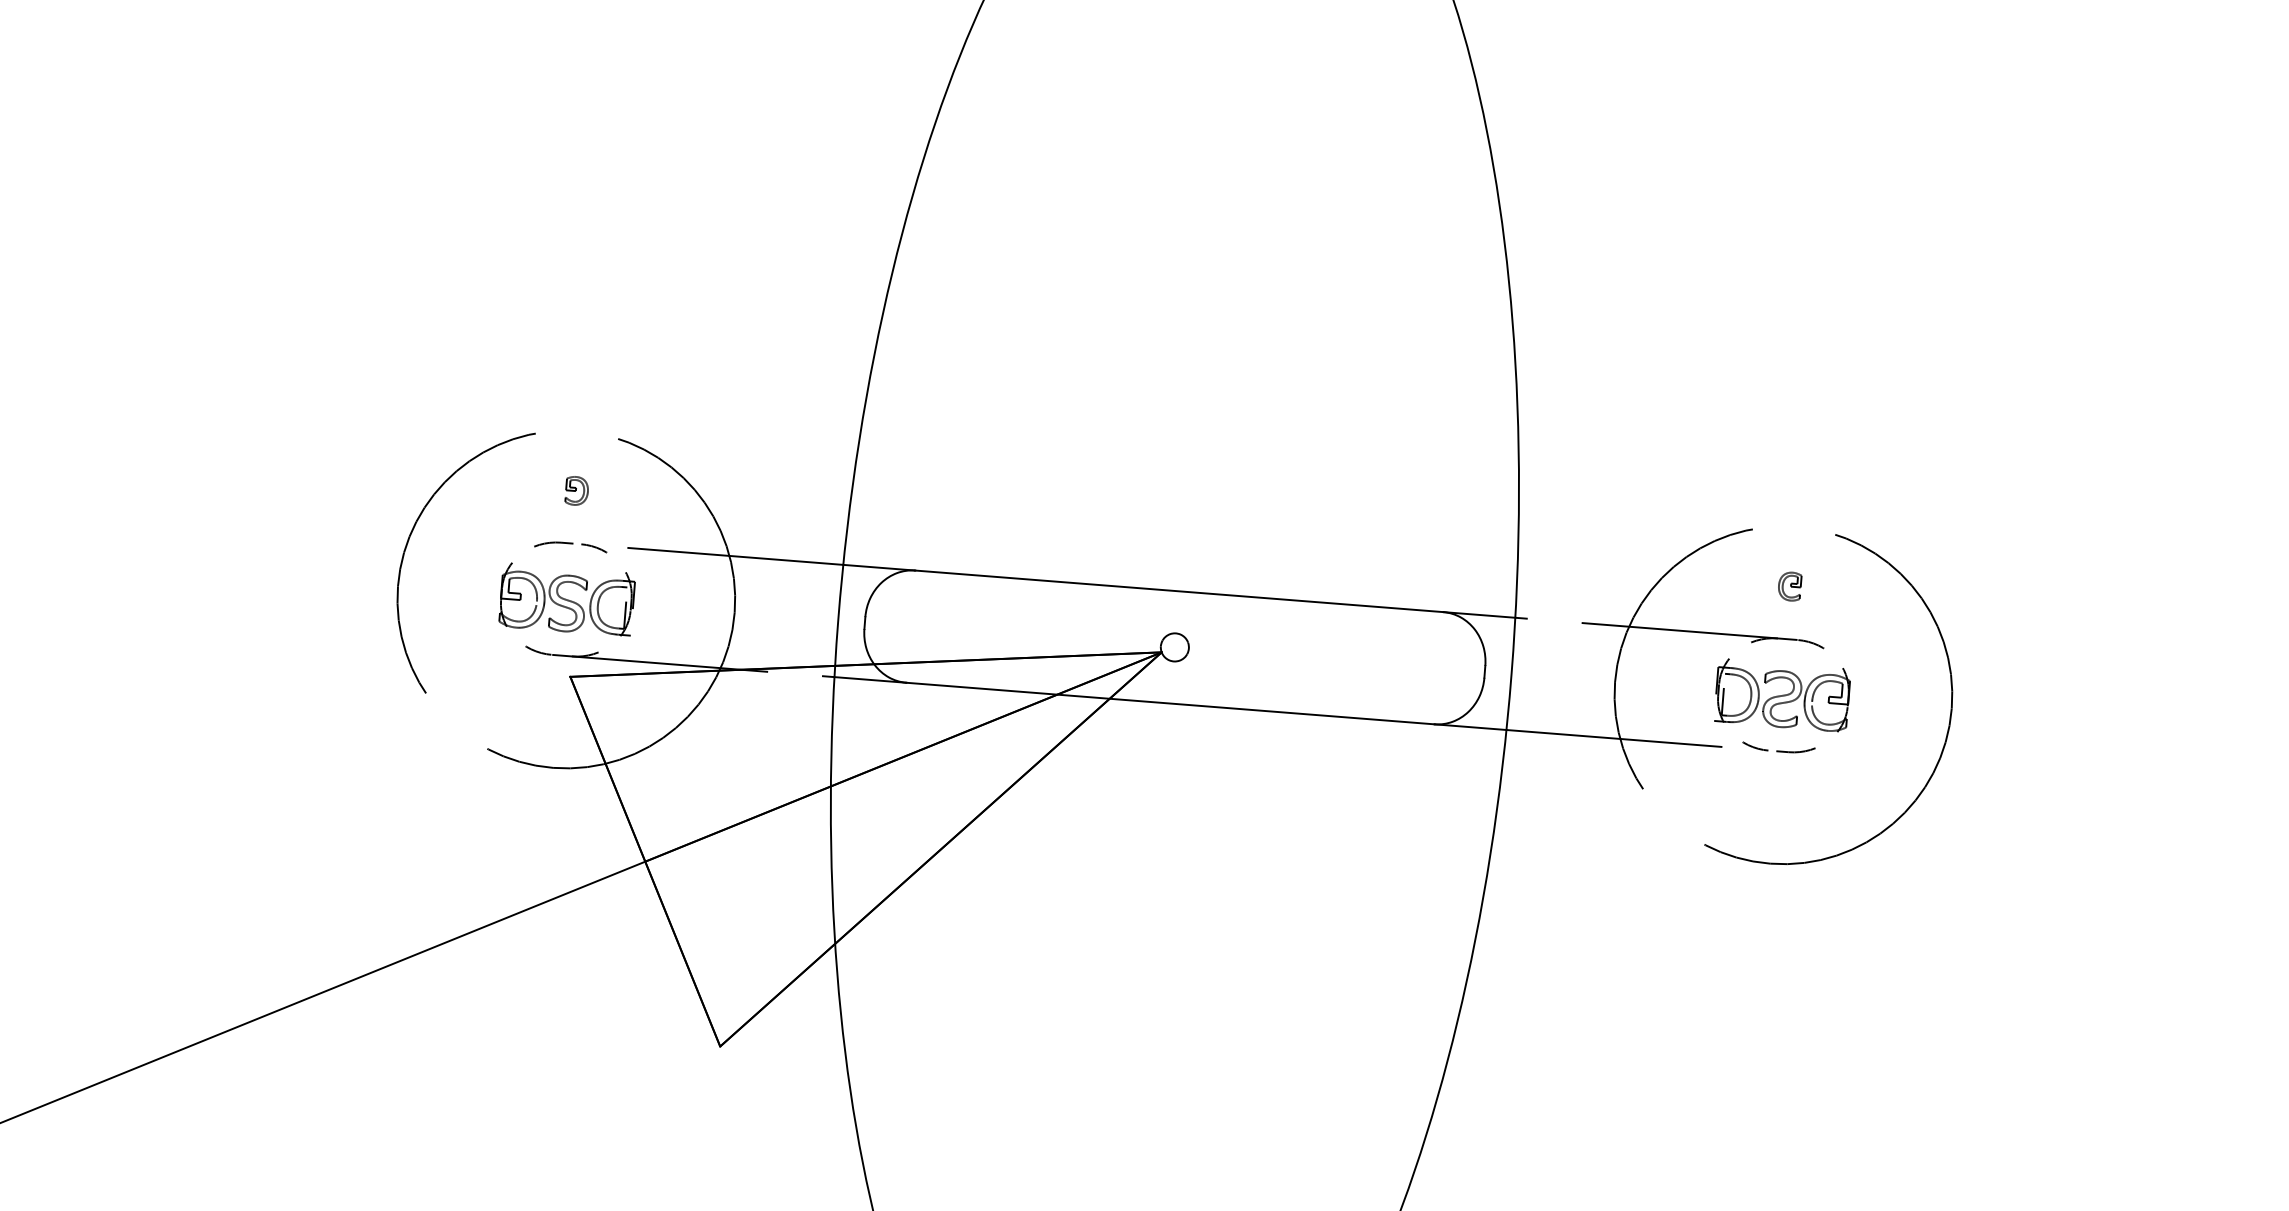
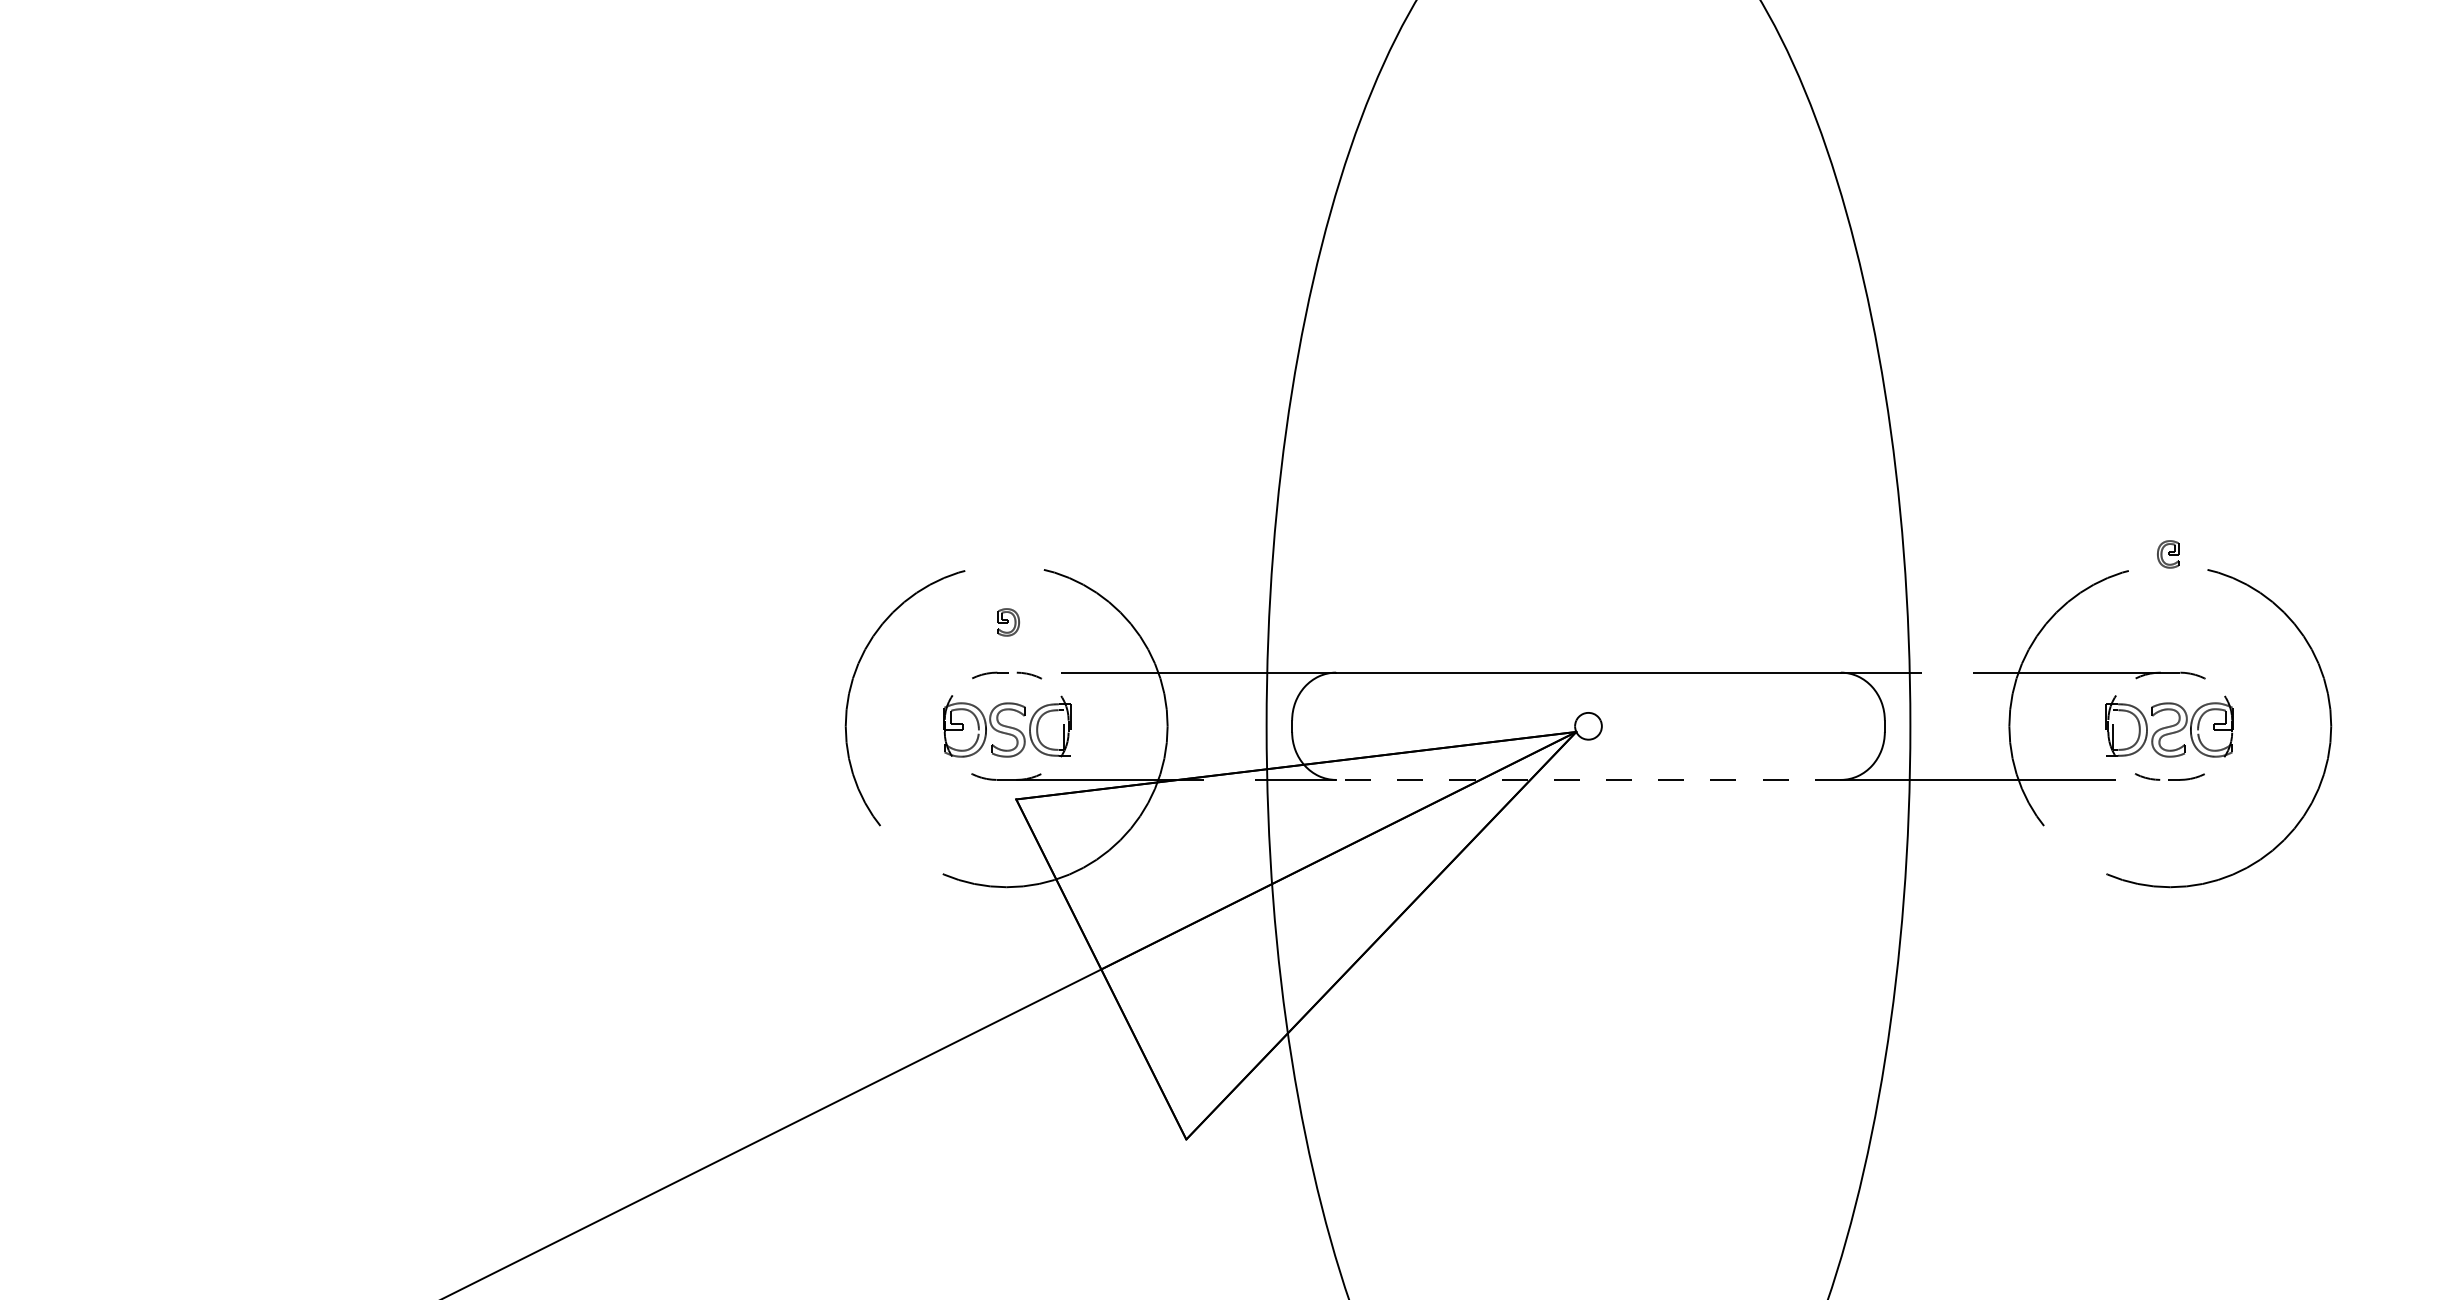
part: (1790, 586) -> (2168, 554), moved
line: (1170, 703) -> (1588, 779), solid -> dashed

